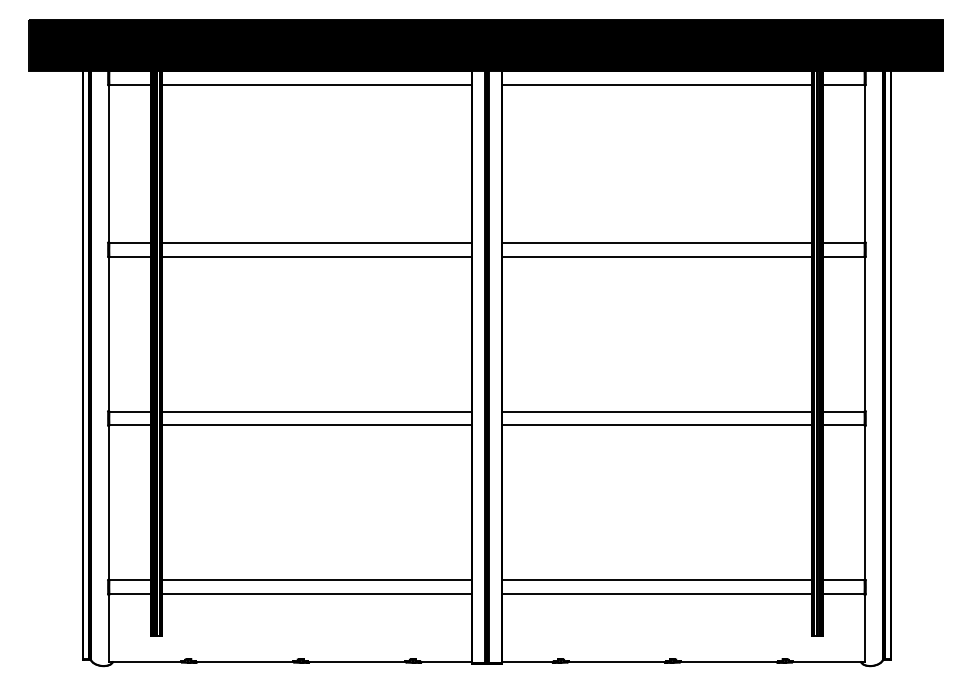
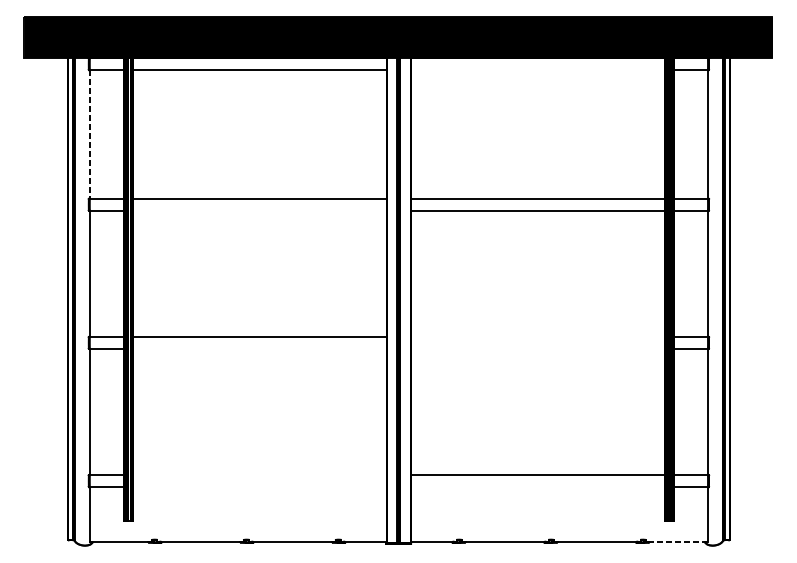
line: (656, 84) -> (537, 69), removed
line: (109, 163) -> (89, 134), solid -> dashed
line: (316, 256) -> (259, 210), removed
line: (656, 411) -> (537, 337), removed
line: (316, 425) -> (259, 348), removed
line: (656, 425) -> (537, 348), removed
line: (316, 580) -> (259, 475), removed
line: (316, 594) -> (259, 487), removed
line: (656, 594) -> (537, 487), removed
line: (828, 661) -> (678, 541), solid -> dashed

